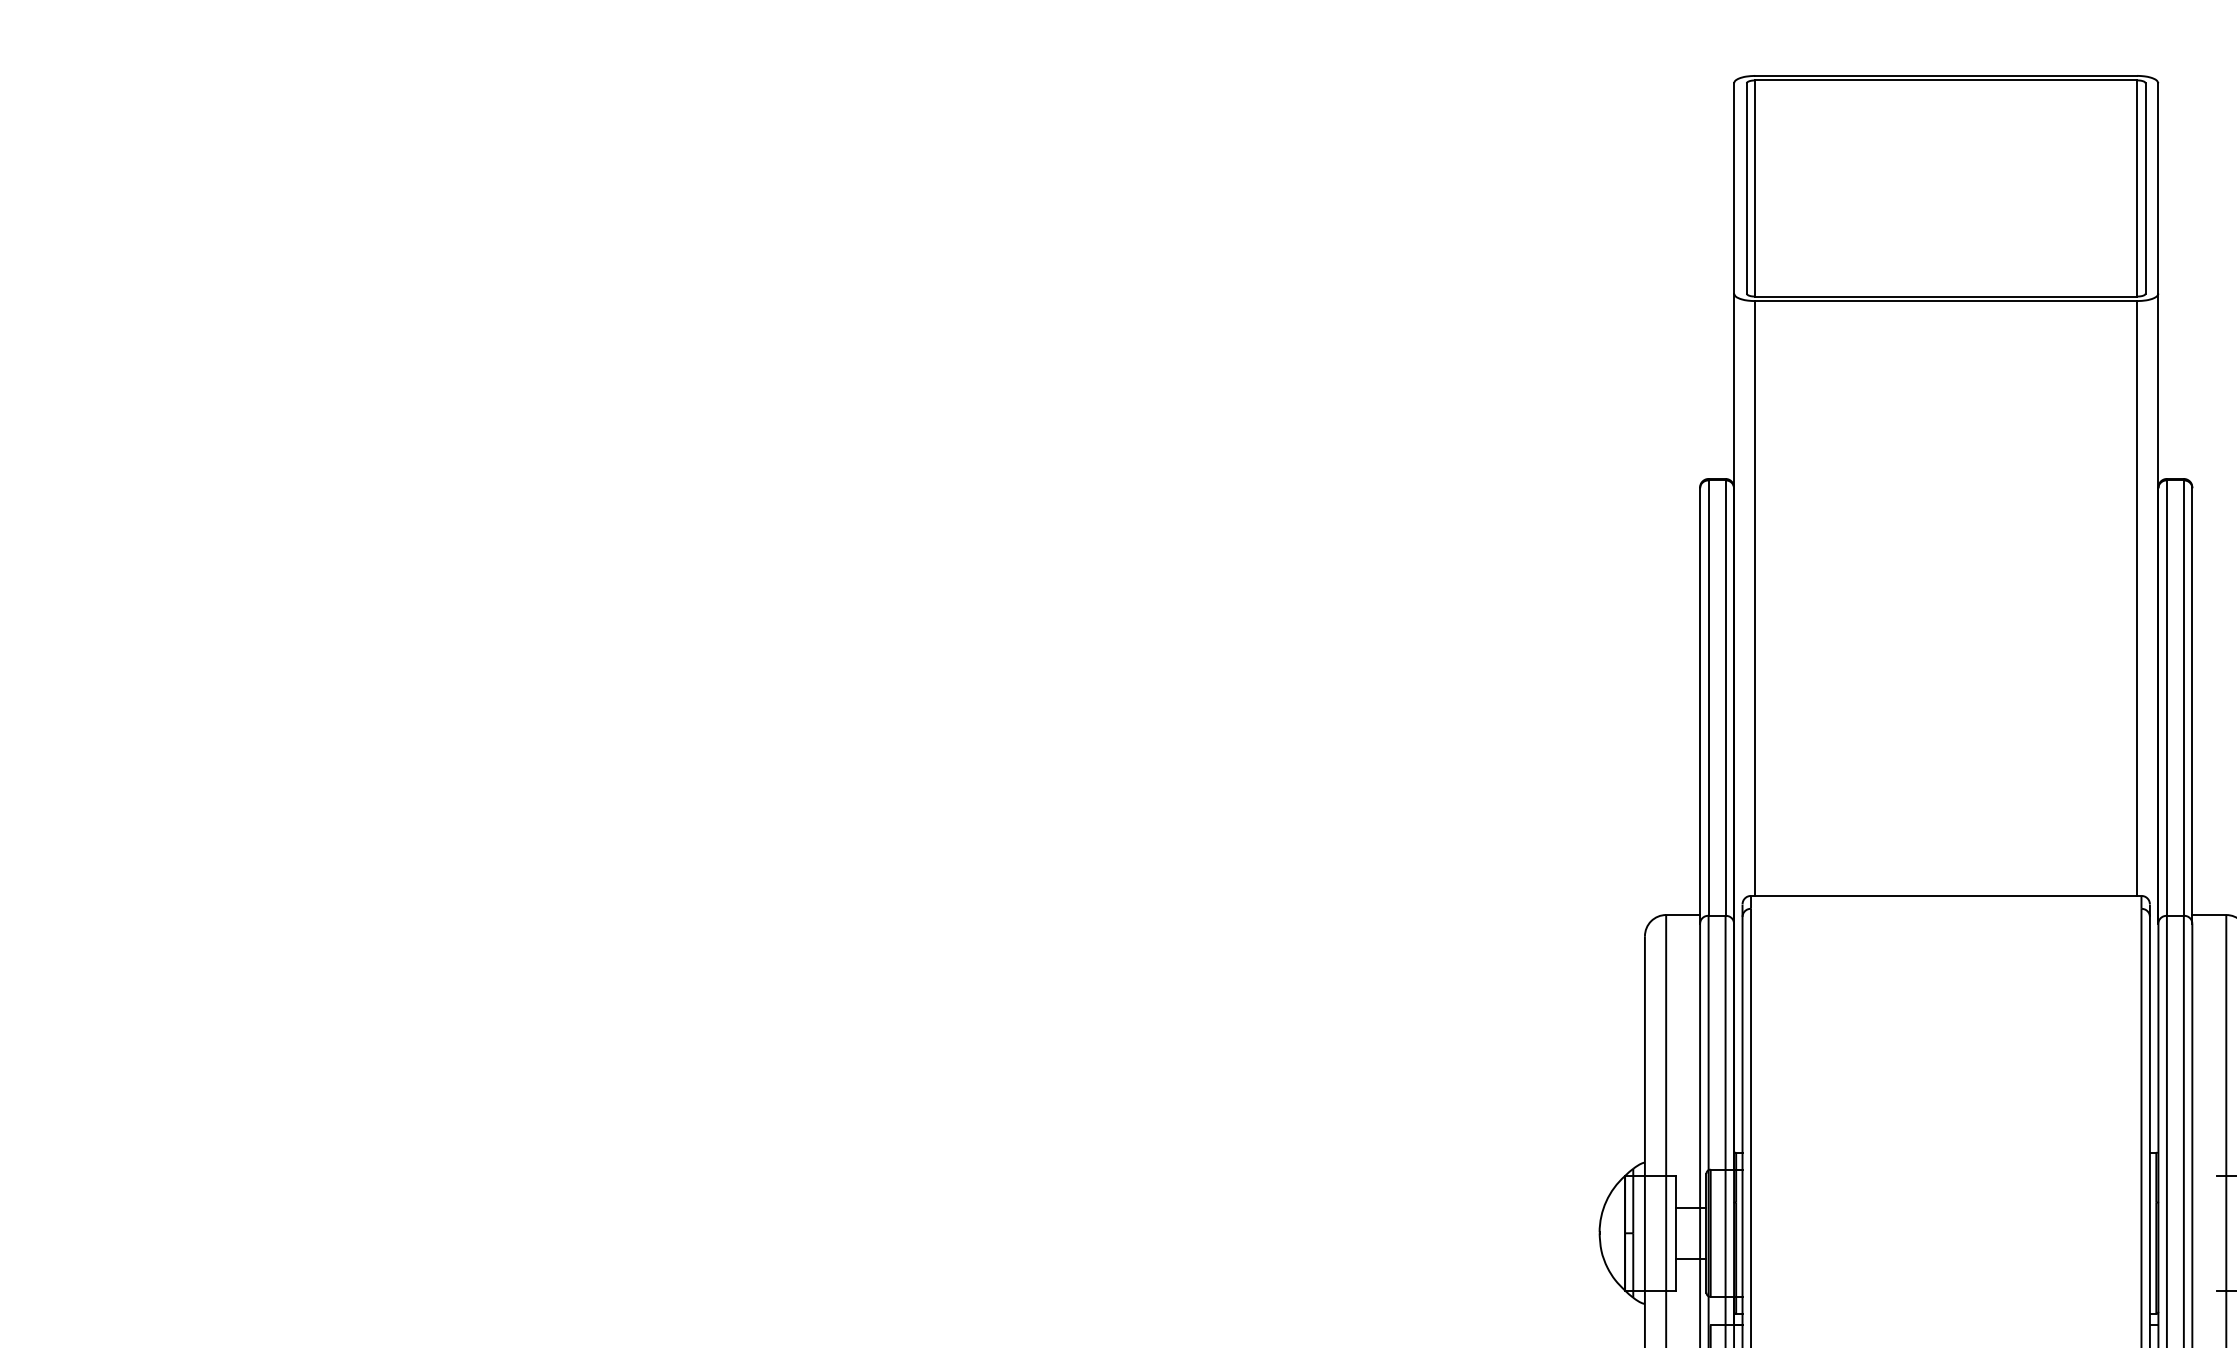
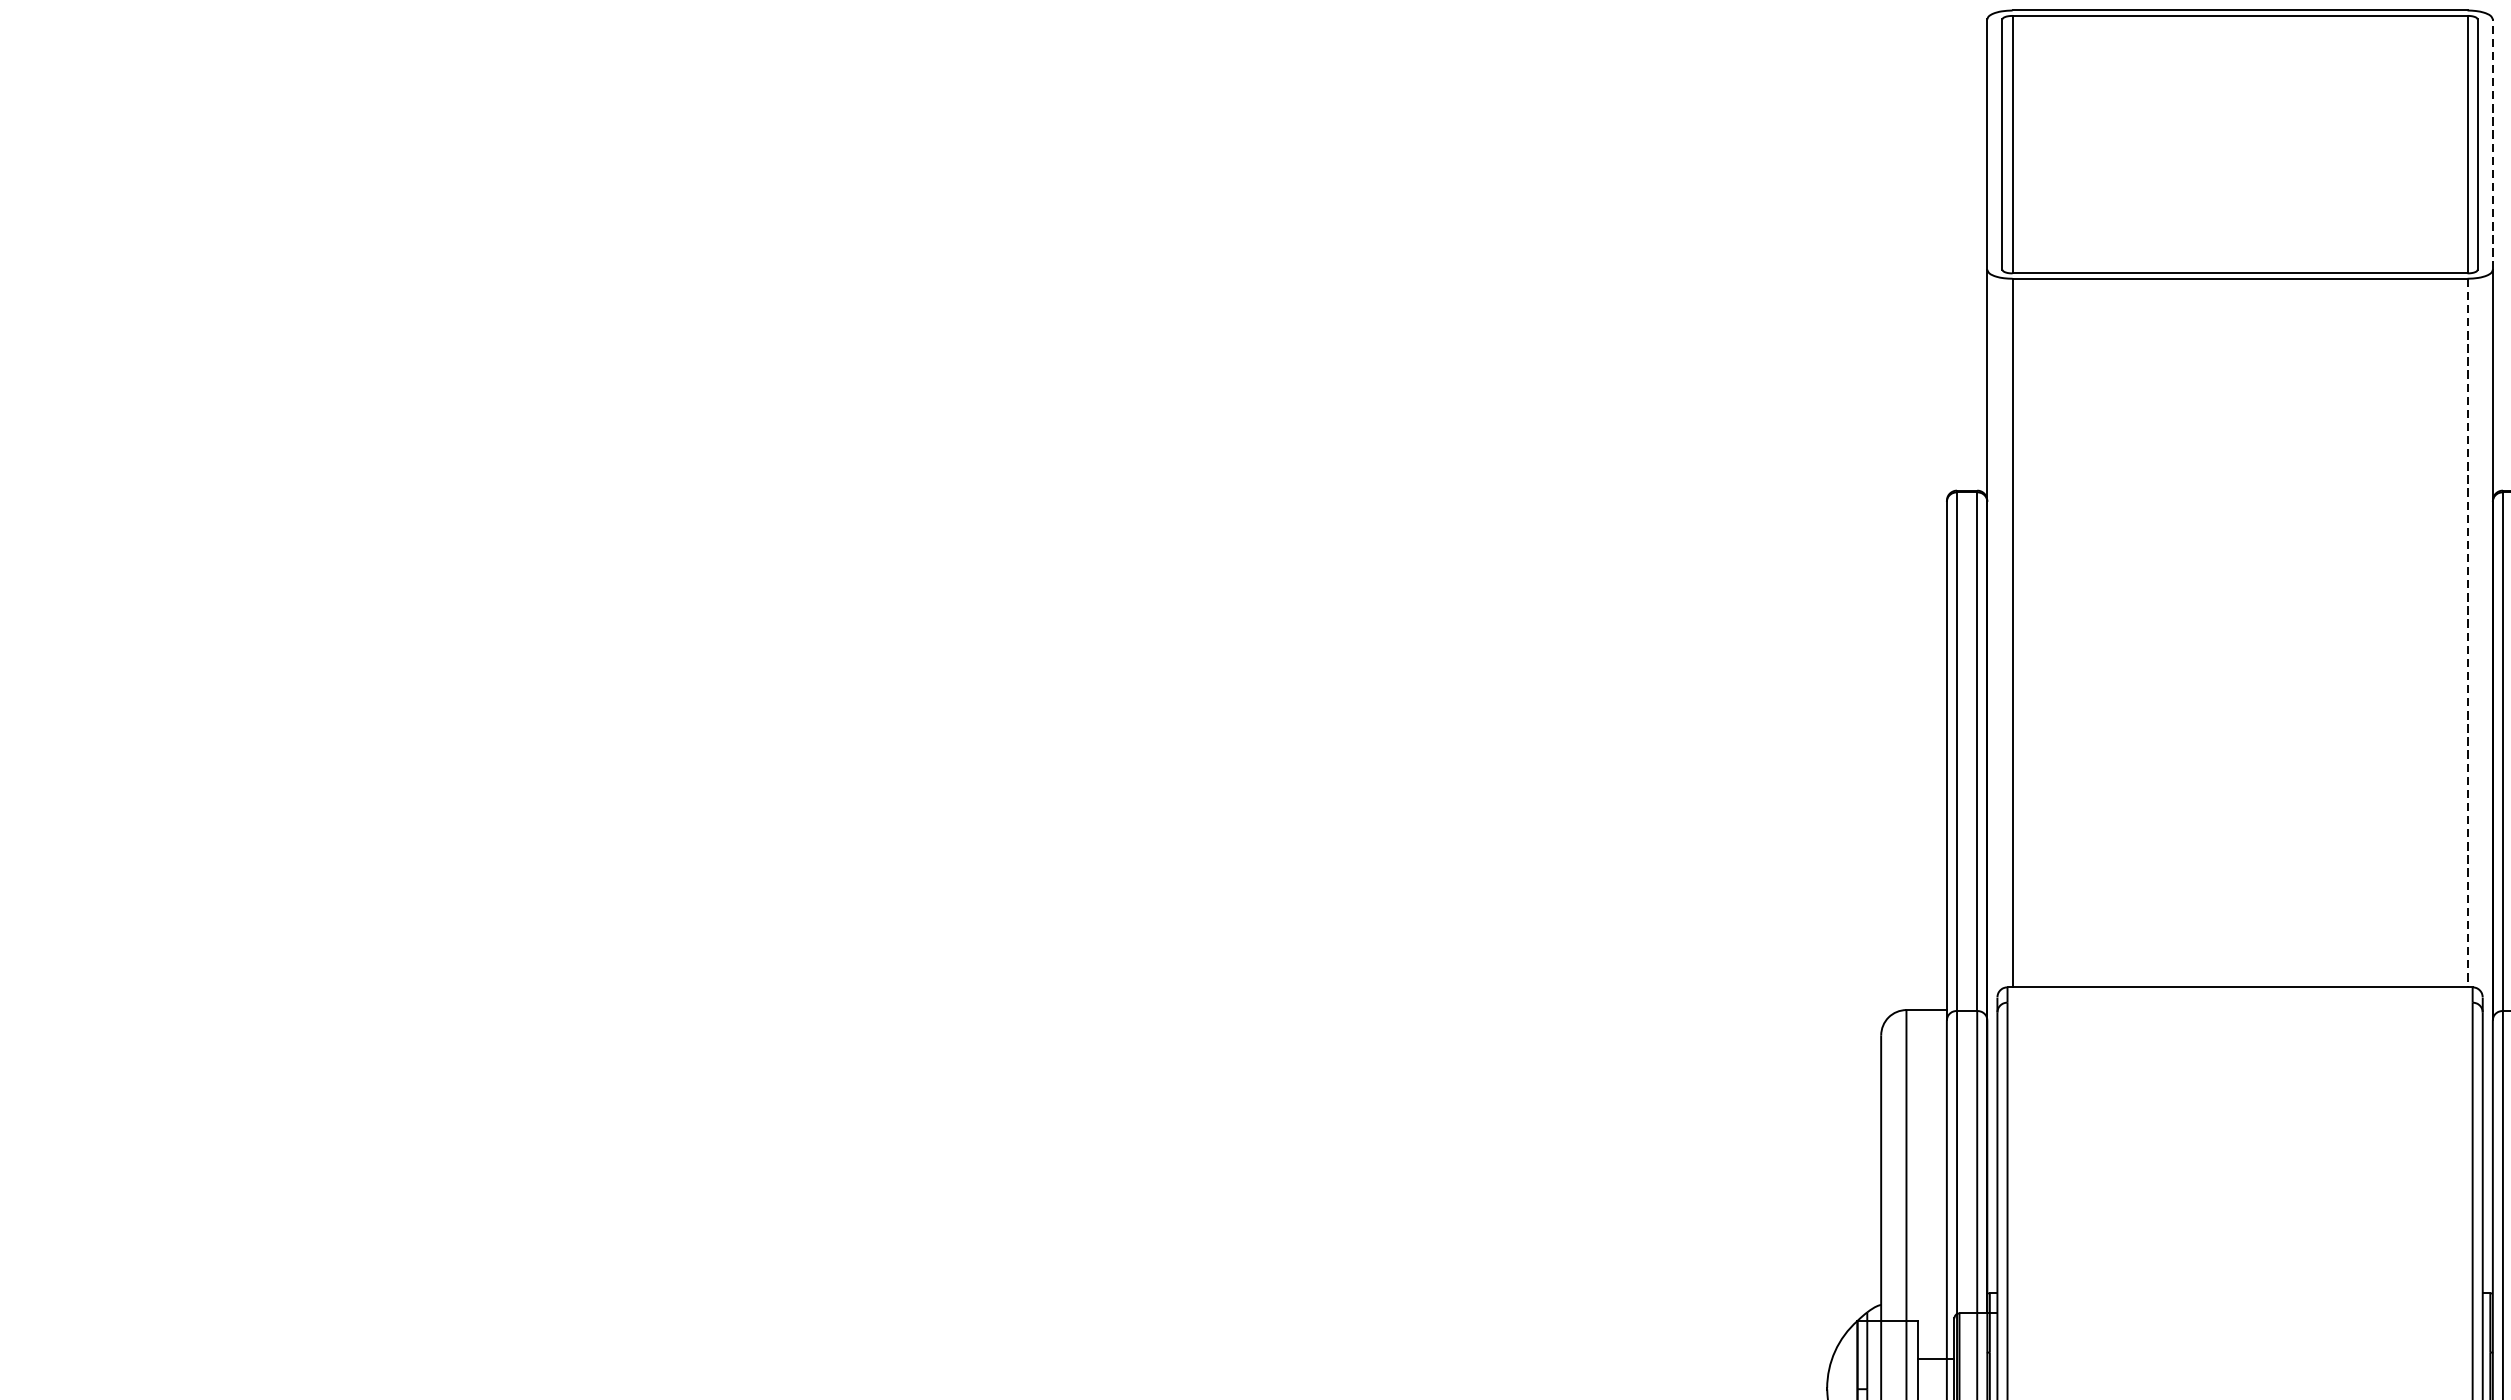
line: (2158, 187) -> (2492, 143), solid -> dashed
line: (2137, 599) -> (2467, 634), solid -> dashed

